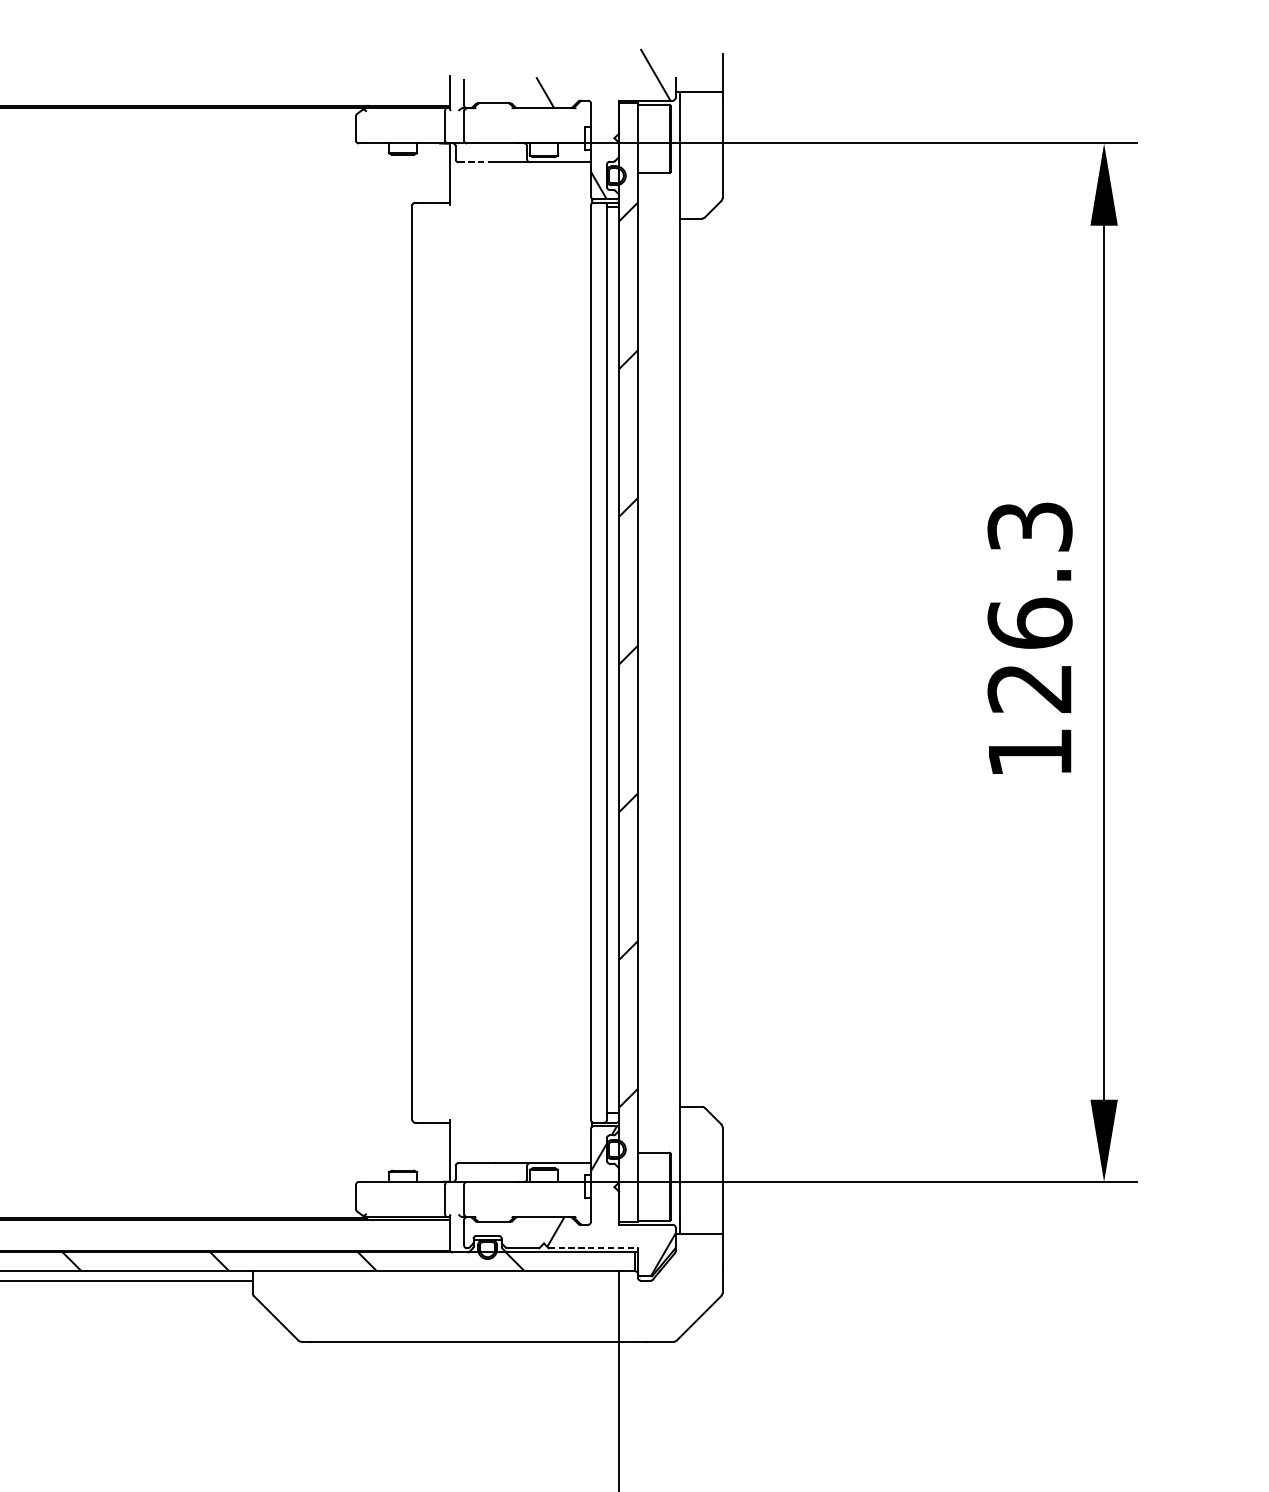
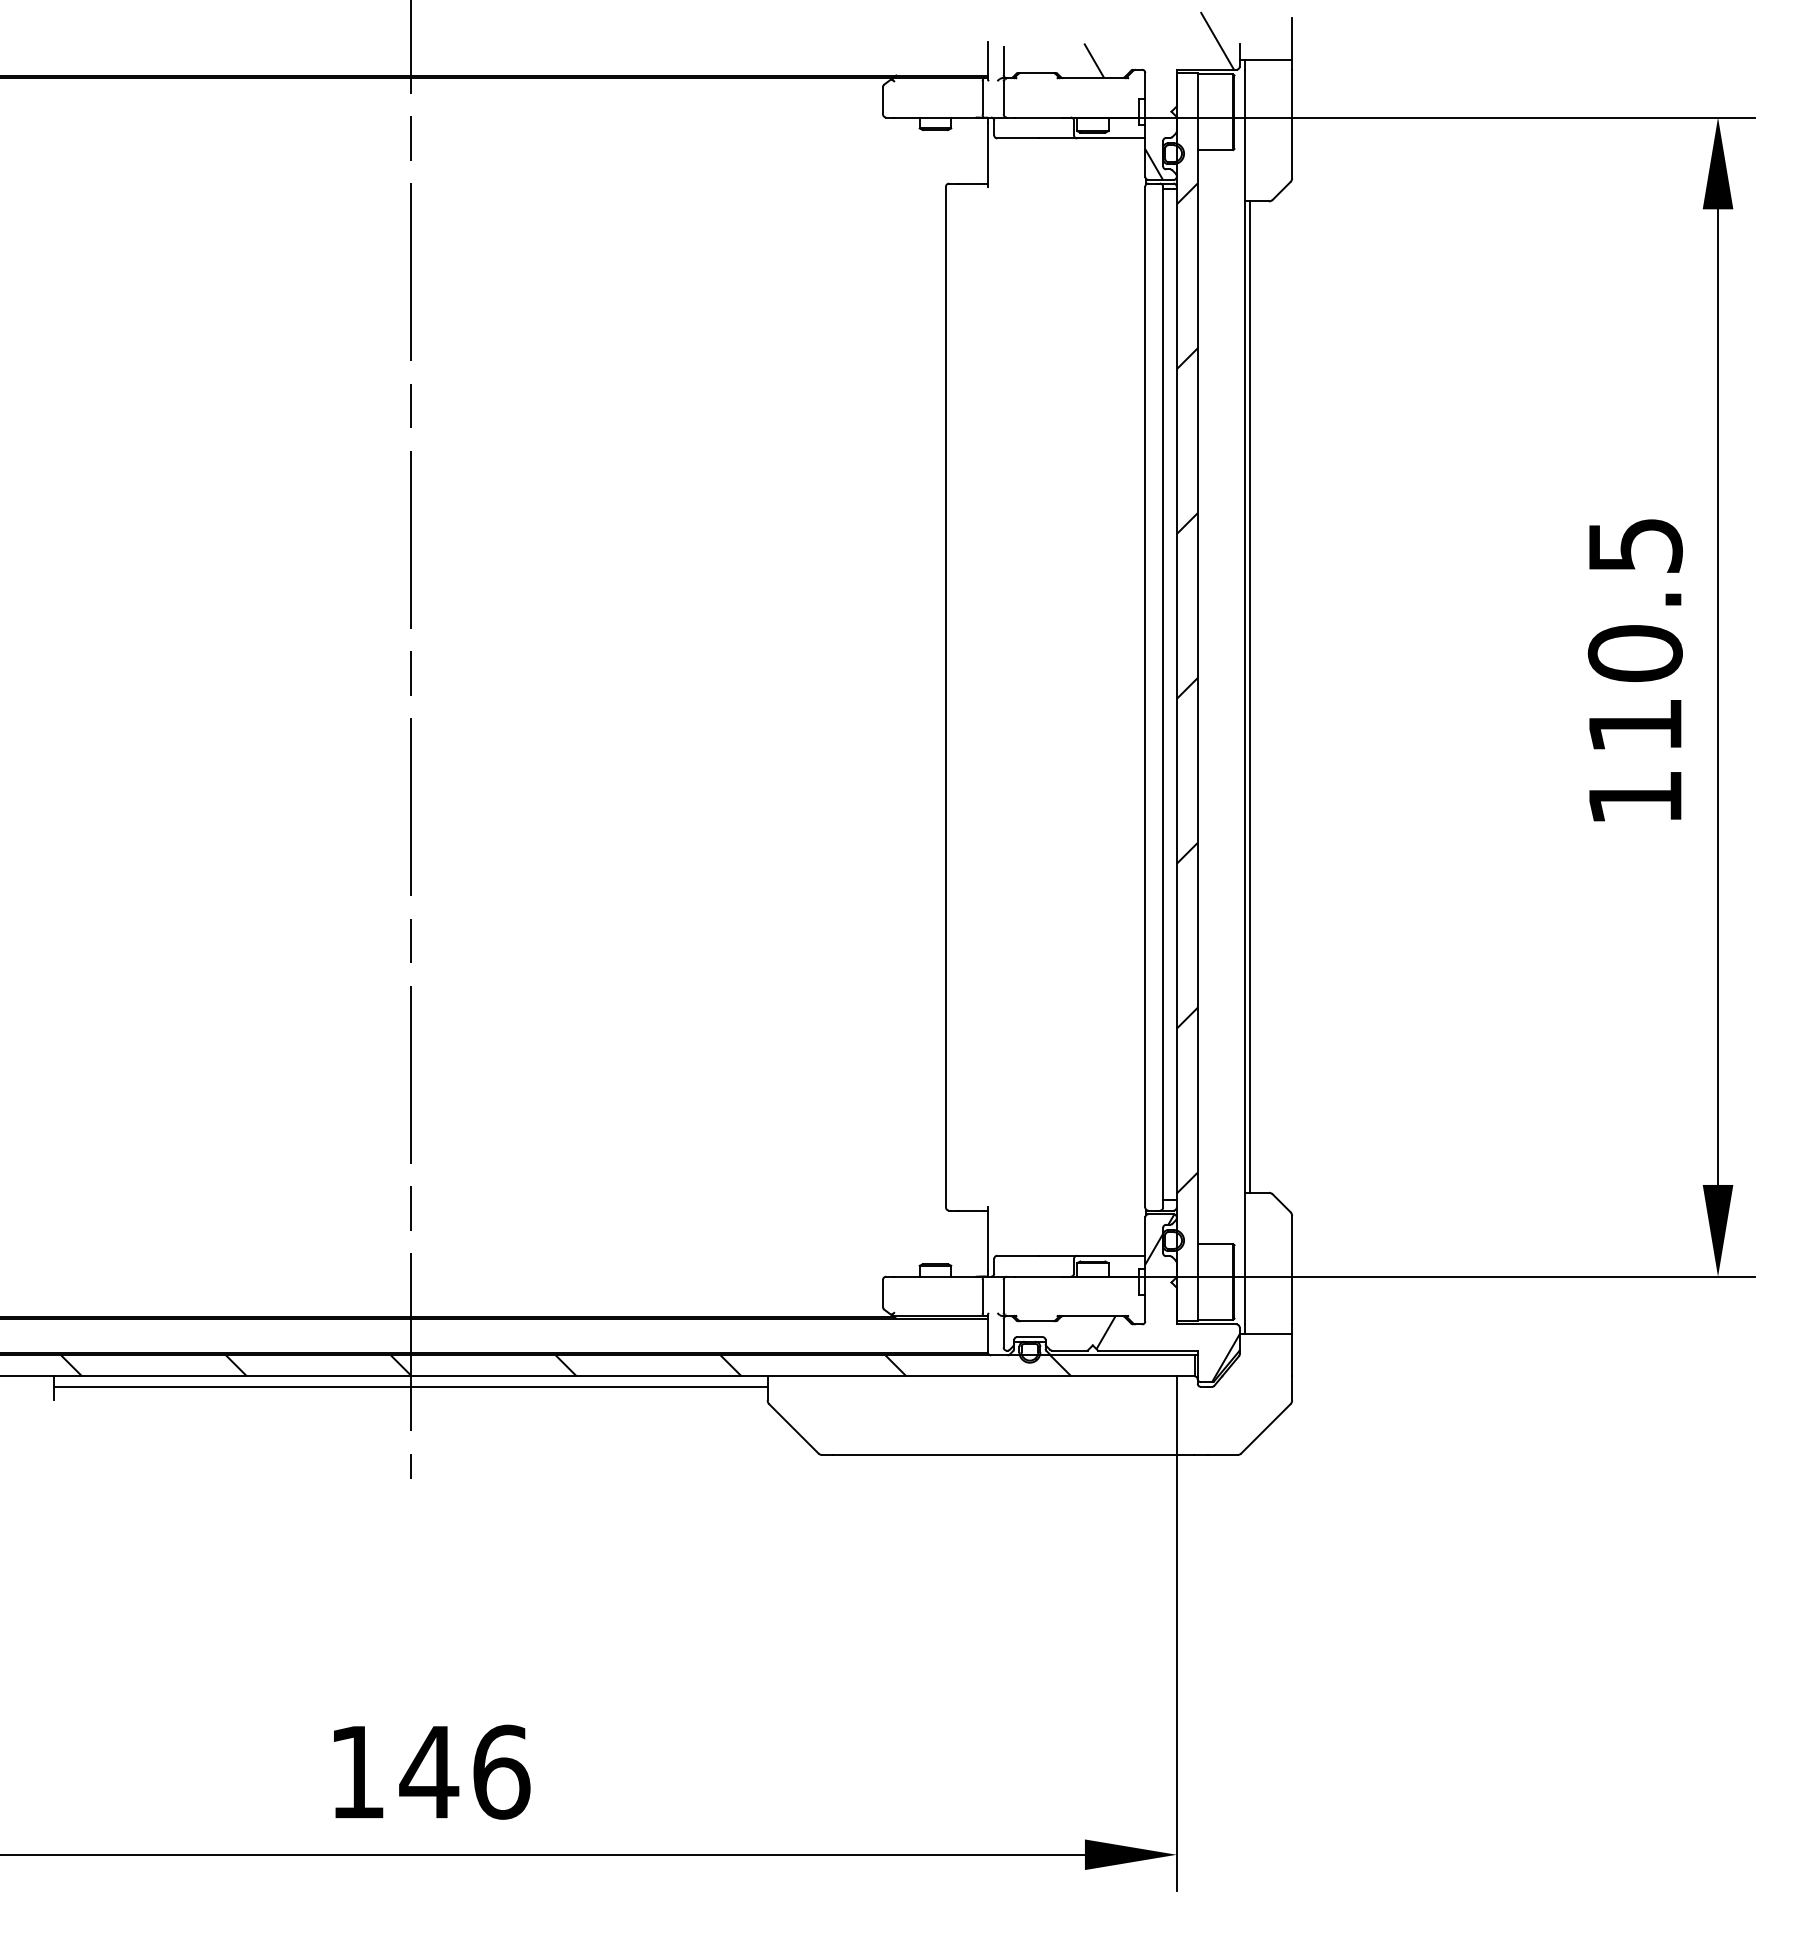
line: (477, 162) -> (1018, 138), dashed -> solid
text: (1029, 607) -> (1634, 635), 126.3 -> 110.5
line: (685, 662) -> (1250, 696), added
line: (592, 1248) -> (1147, 1350), dashed -> solid

